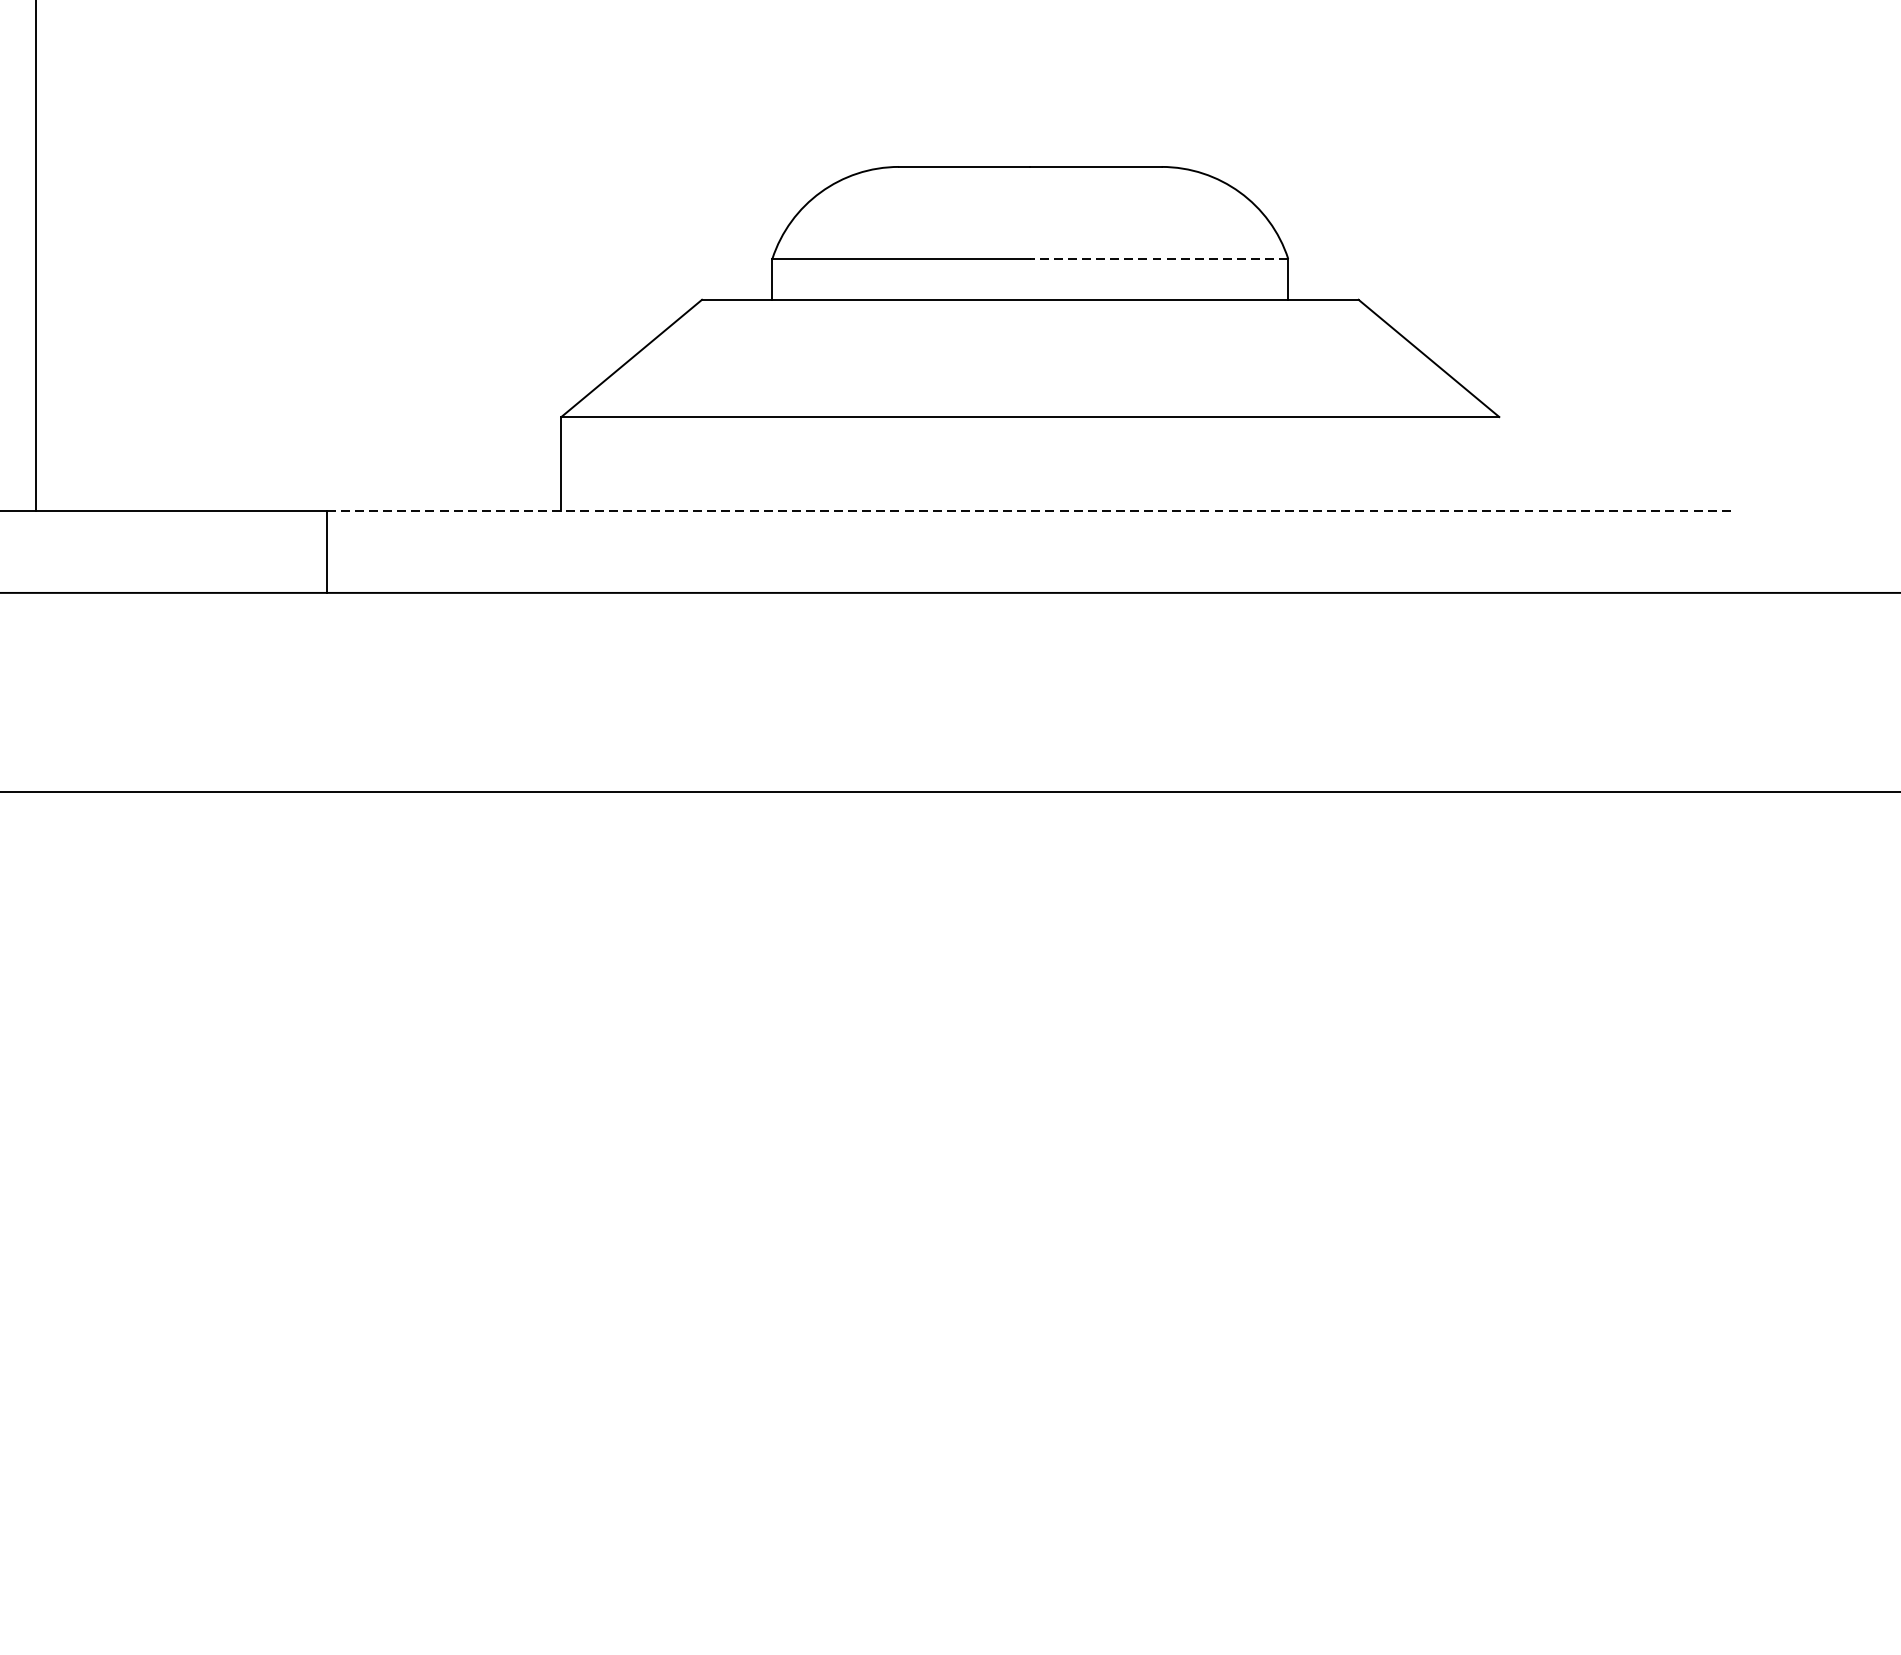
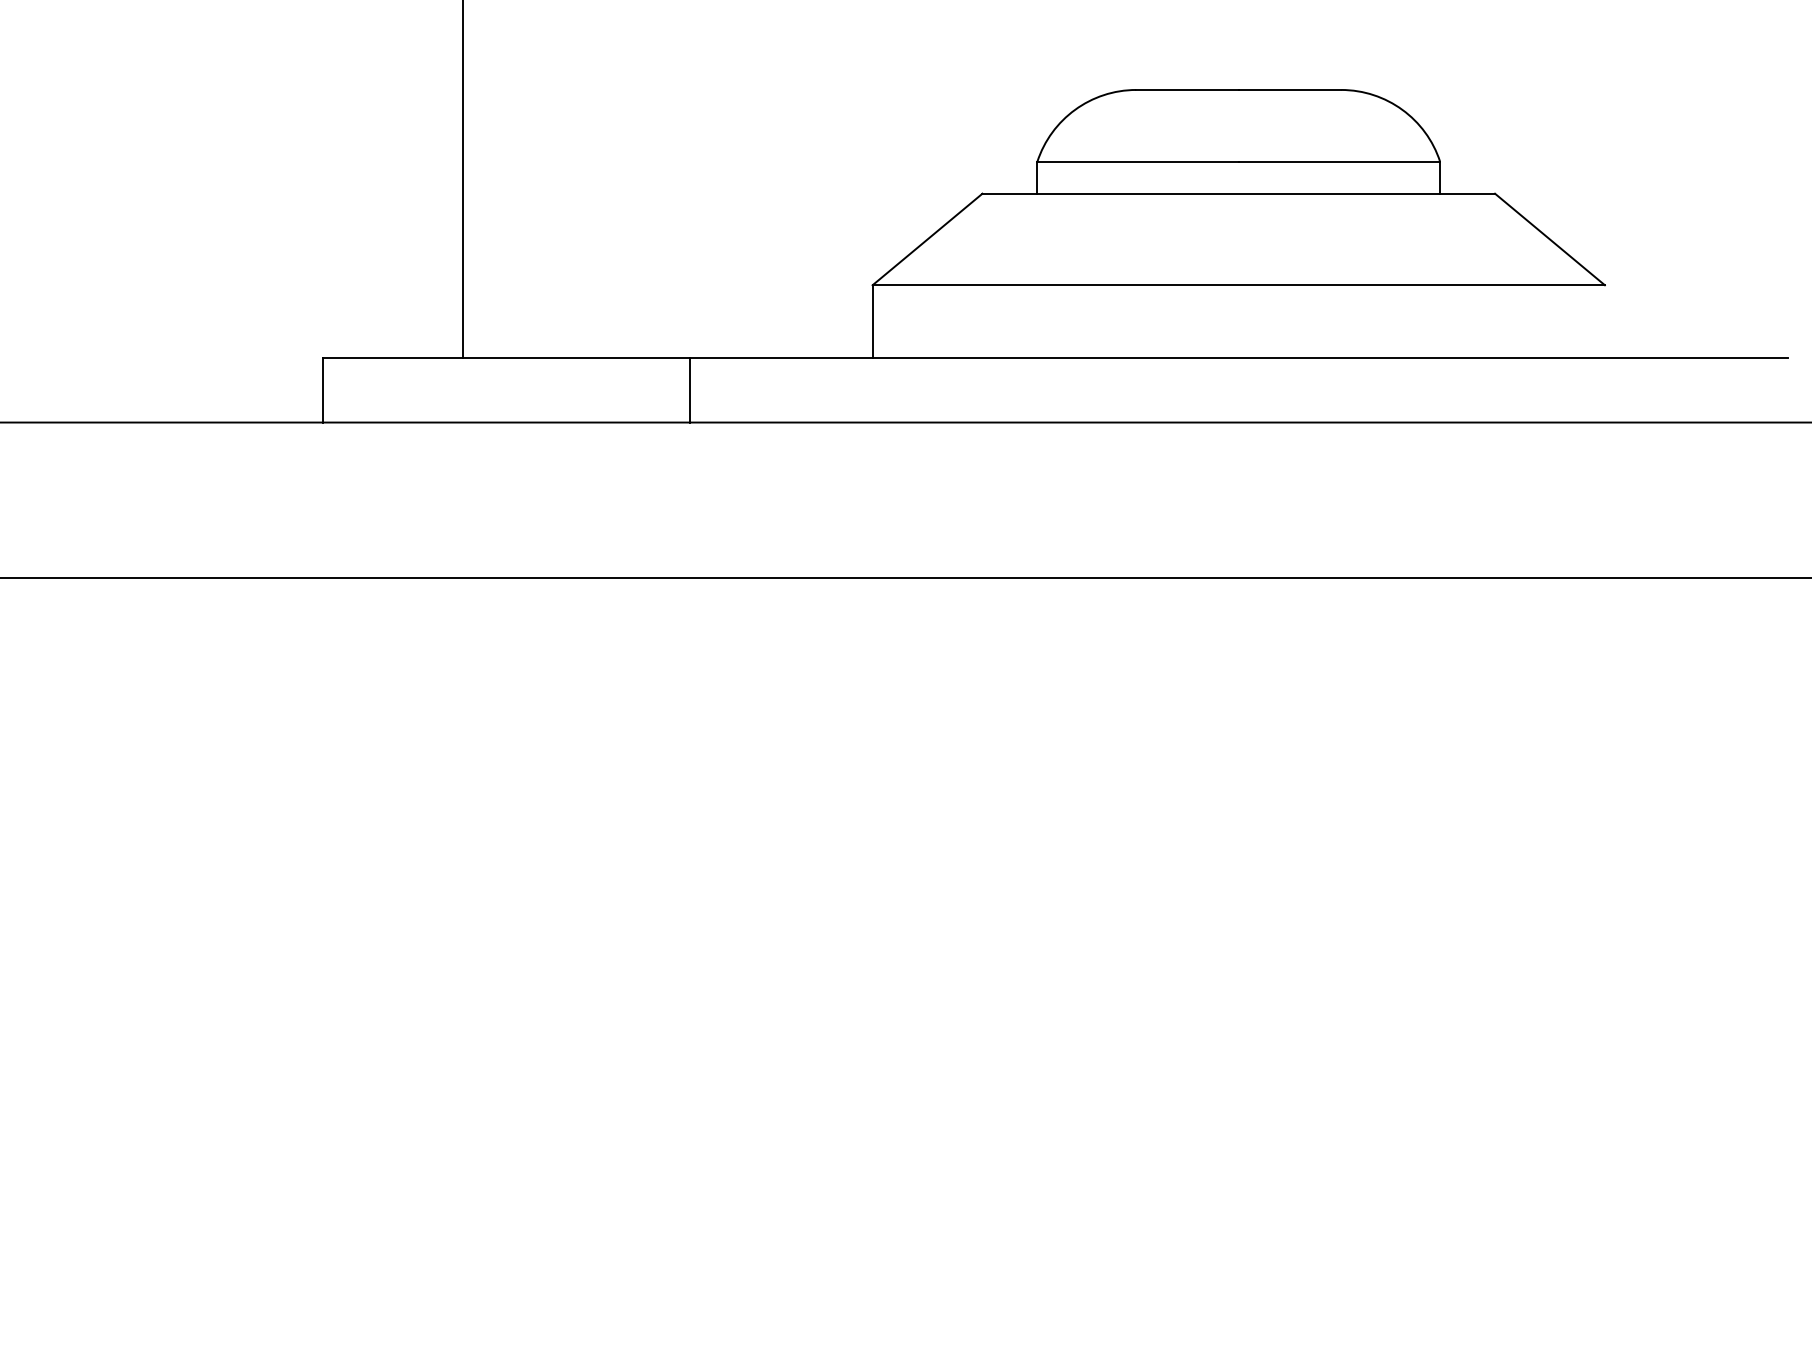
line: (1159, 258) -> (1339, 161), dashed -> solid
line: (1031, 510) -> (1239, 358), dashed -> solid

